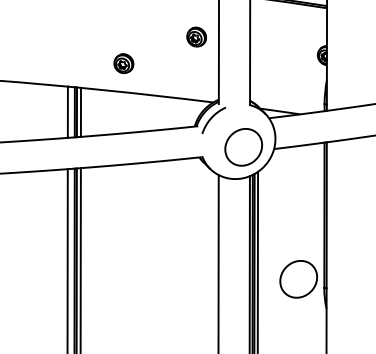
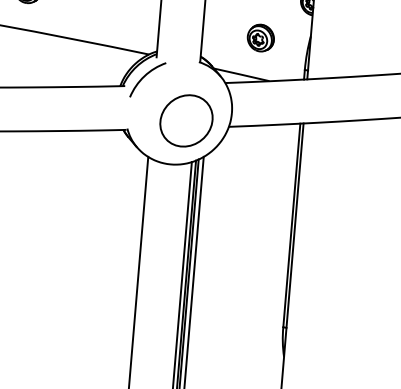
part: (291, 84) -> (260, 38), added
part: (298, 279) -> (248, 312), removed

